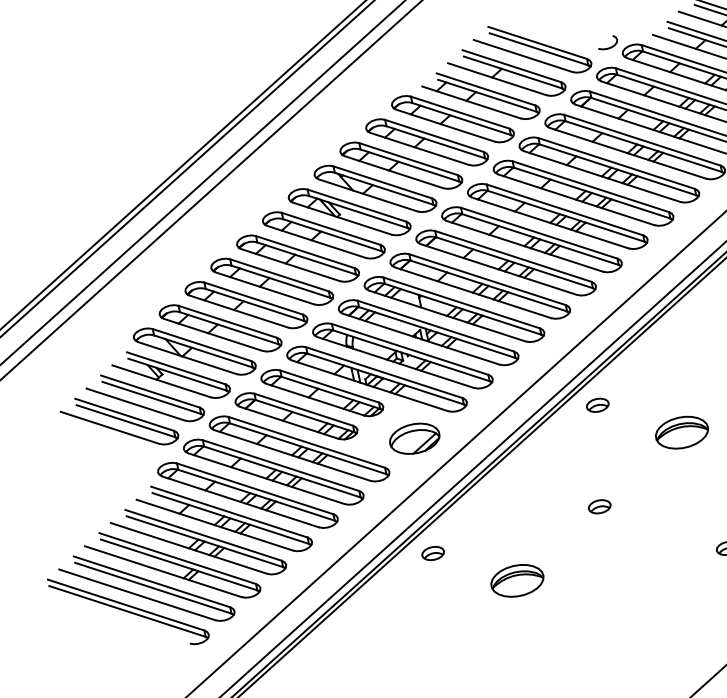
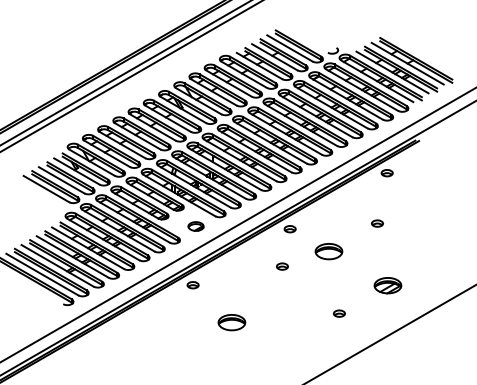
part: (413, 438) -> (195, 226), size x0.6
part: (599, 506) -> (282, 266), moved
part: (516, 580) -> (231, 322), moved

